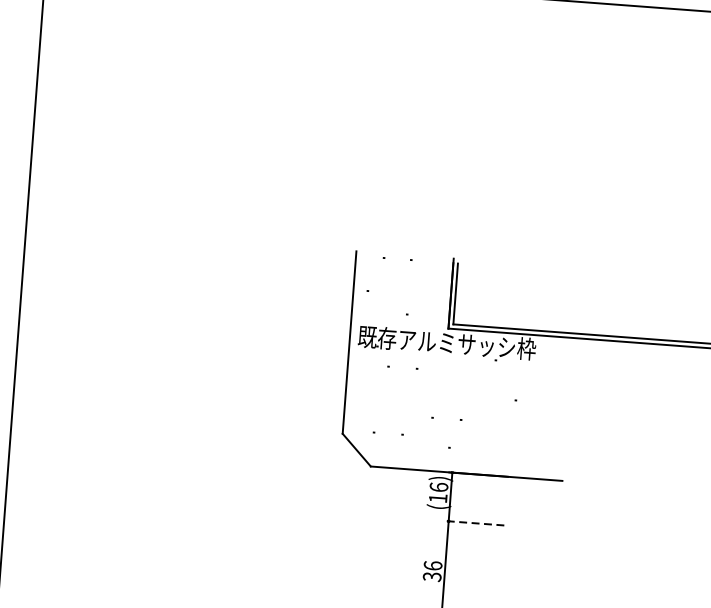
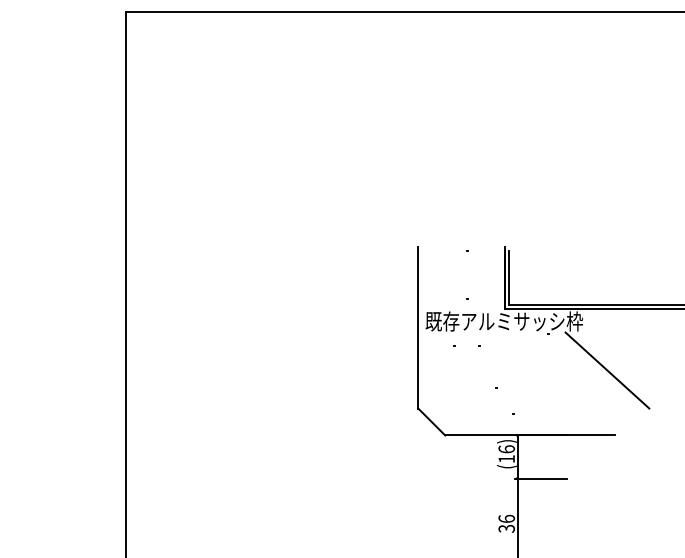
line: (559, 406) -> (607, 370), added
line: (474, 523) -> (540, 478), dashed -> solid

